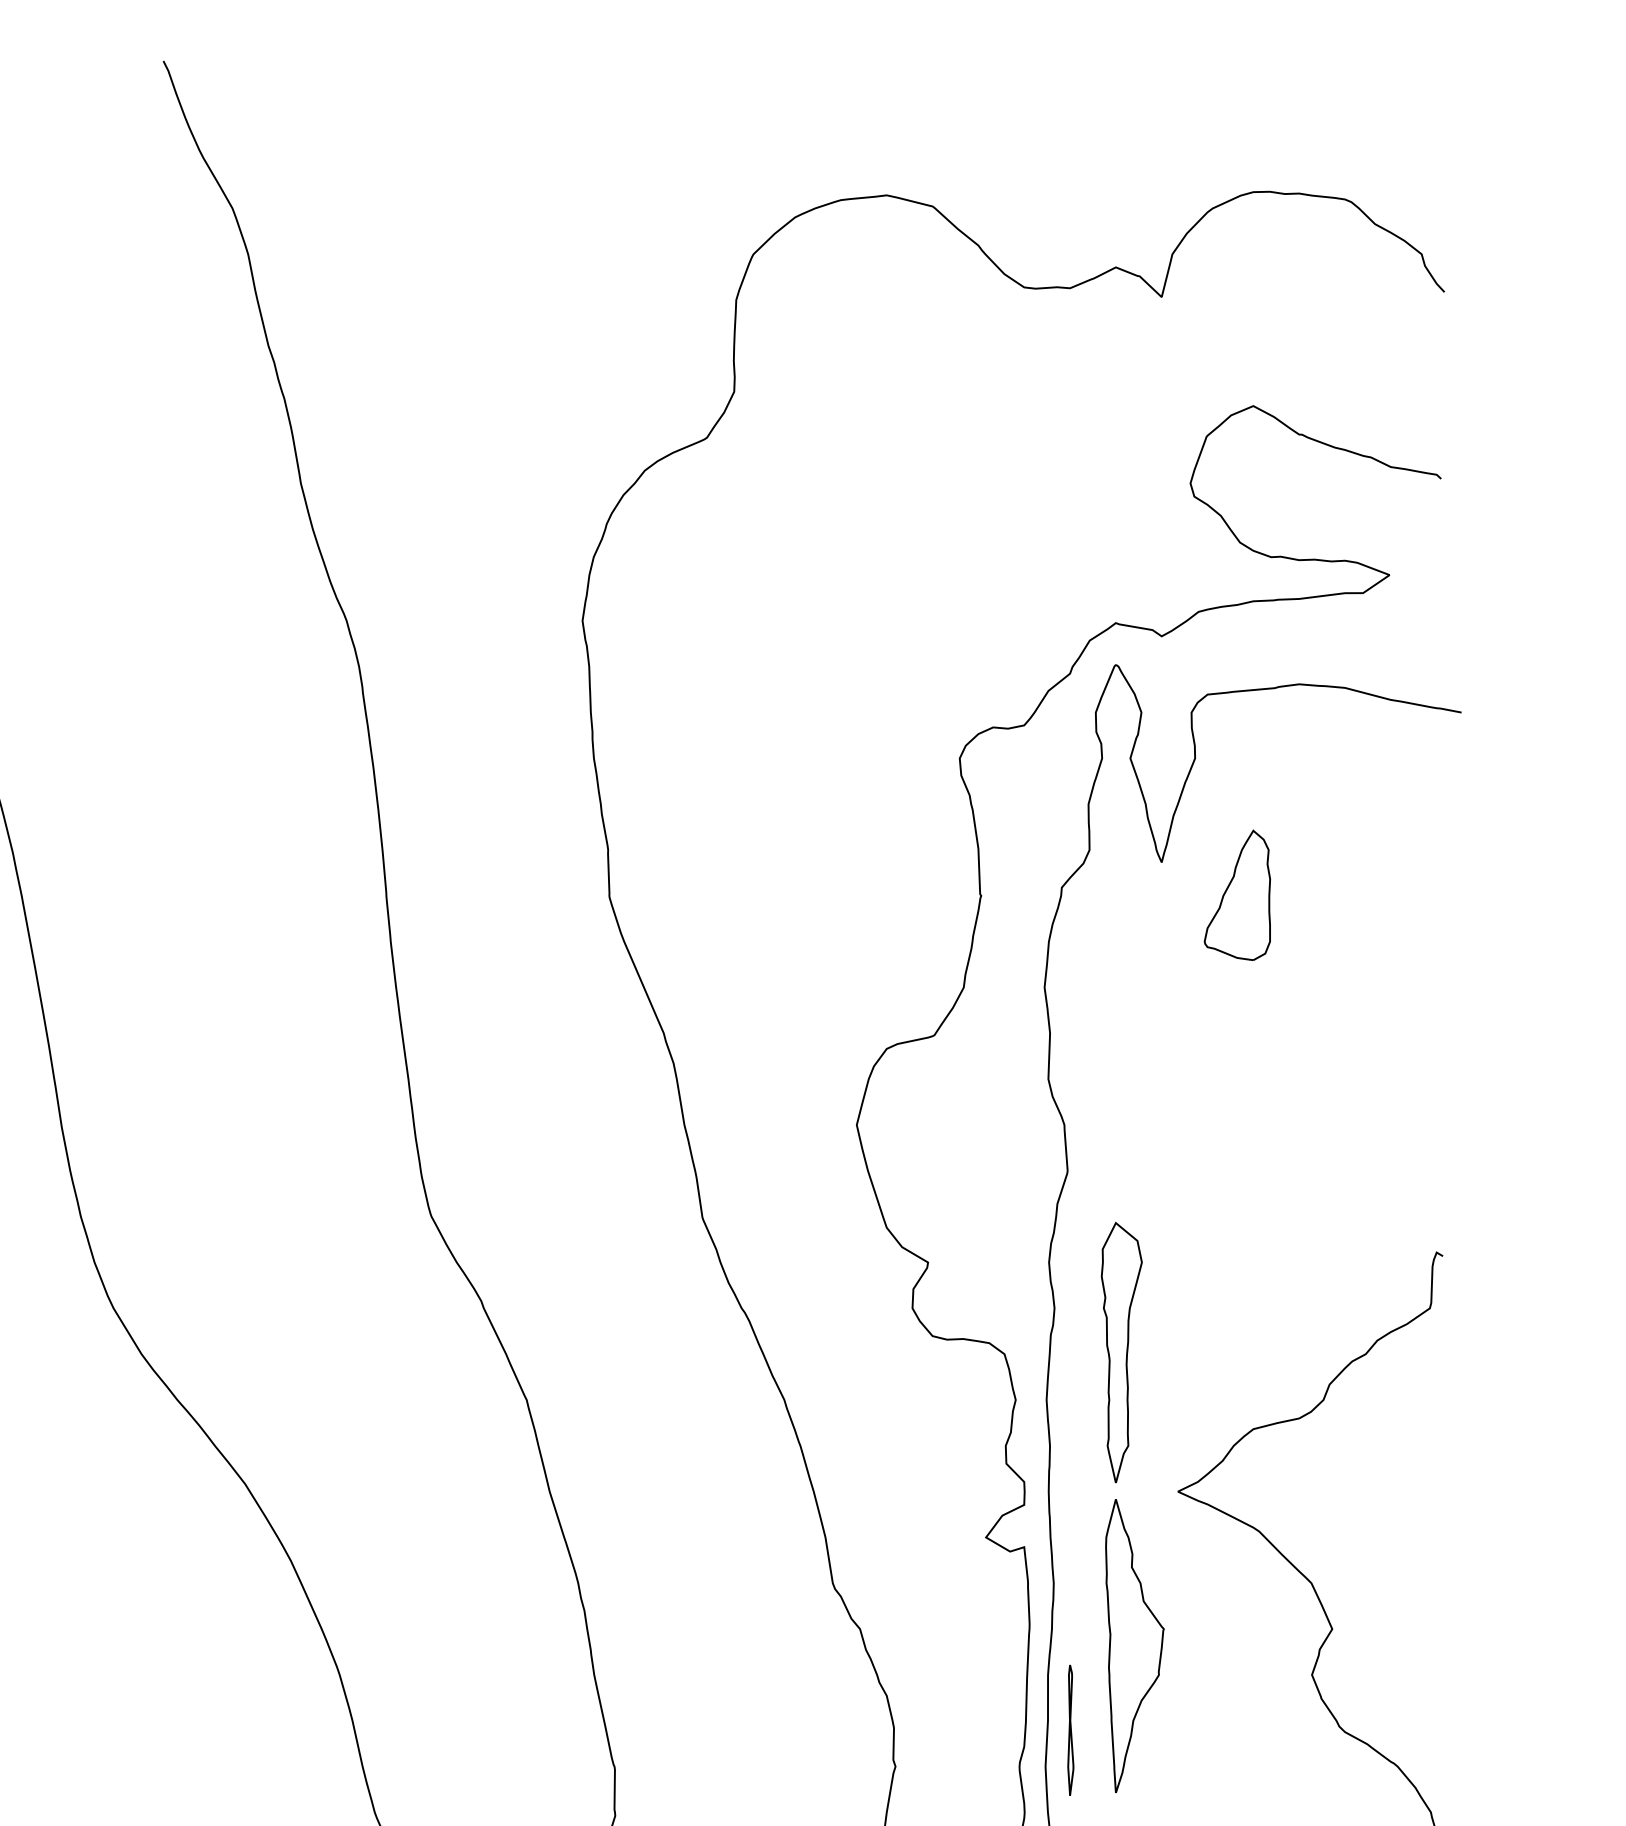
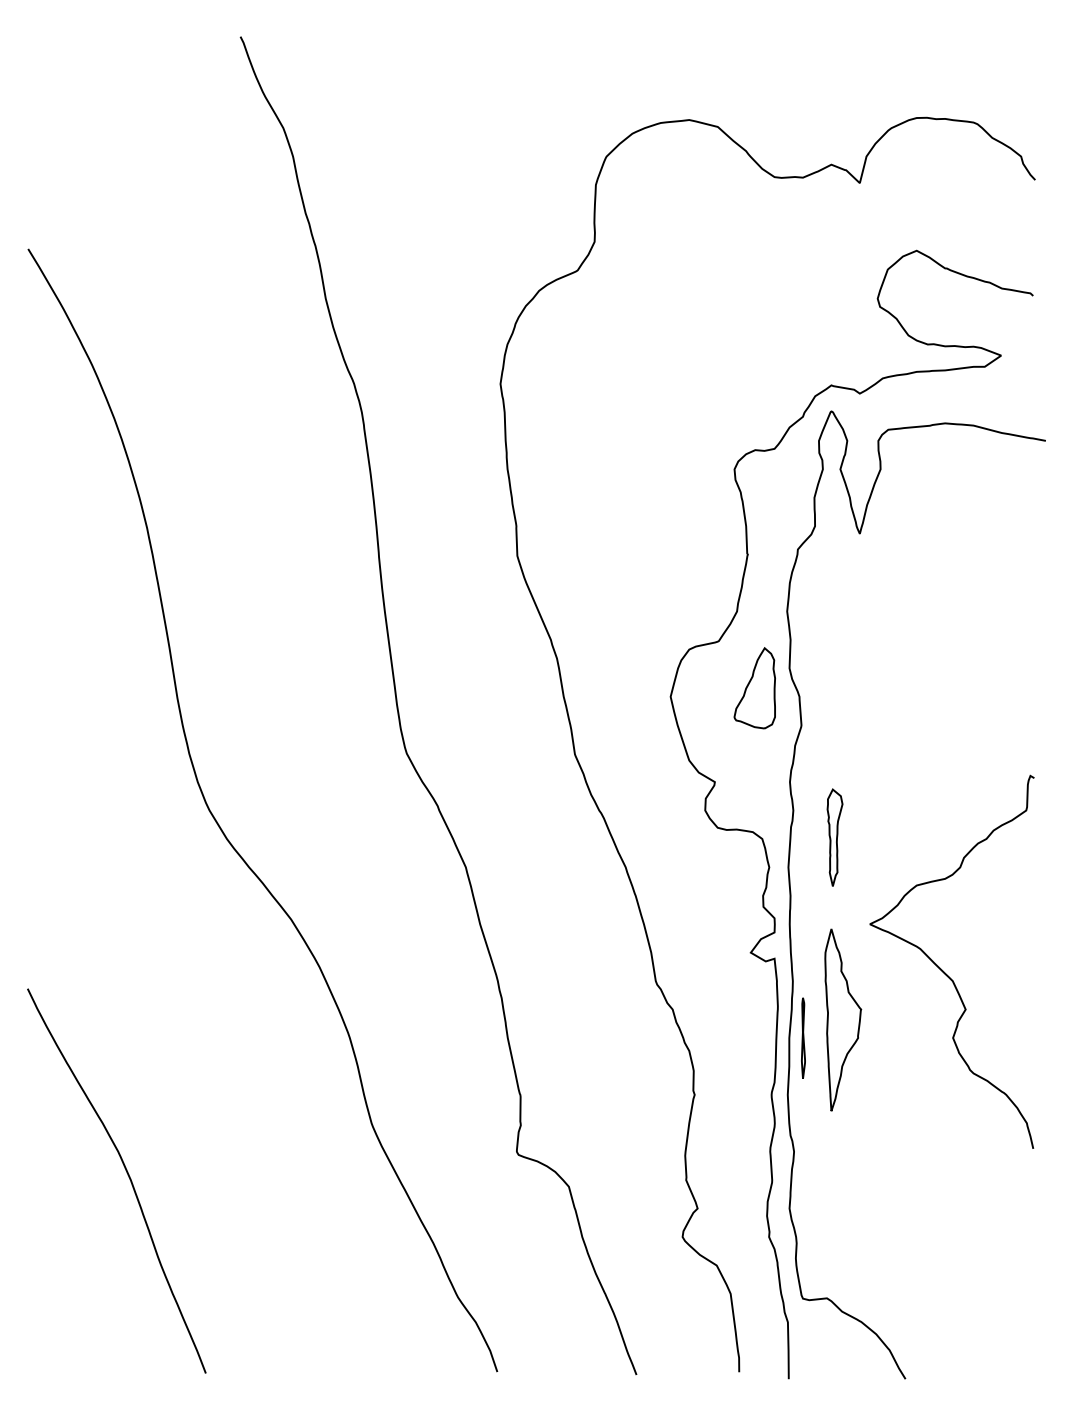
part: (1236, 895) -> (754, 688), moved
part: (1120, 1351) -> (834, 837), size x0.6
line: (1070, 1728) -> (803, 1037), moved

